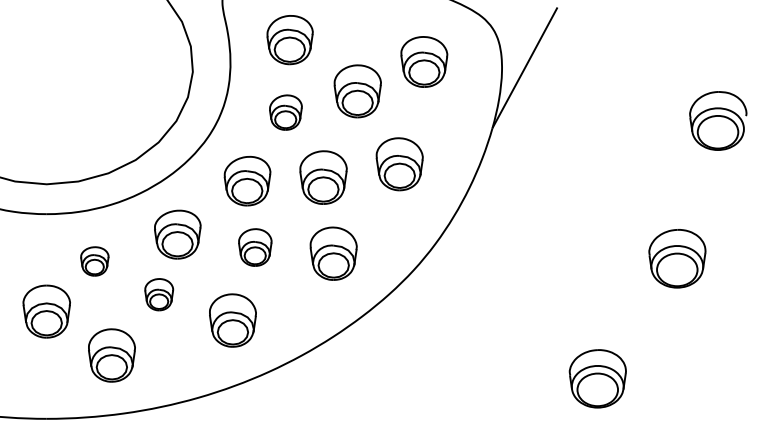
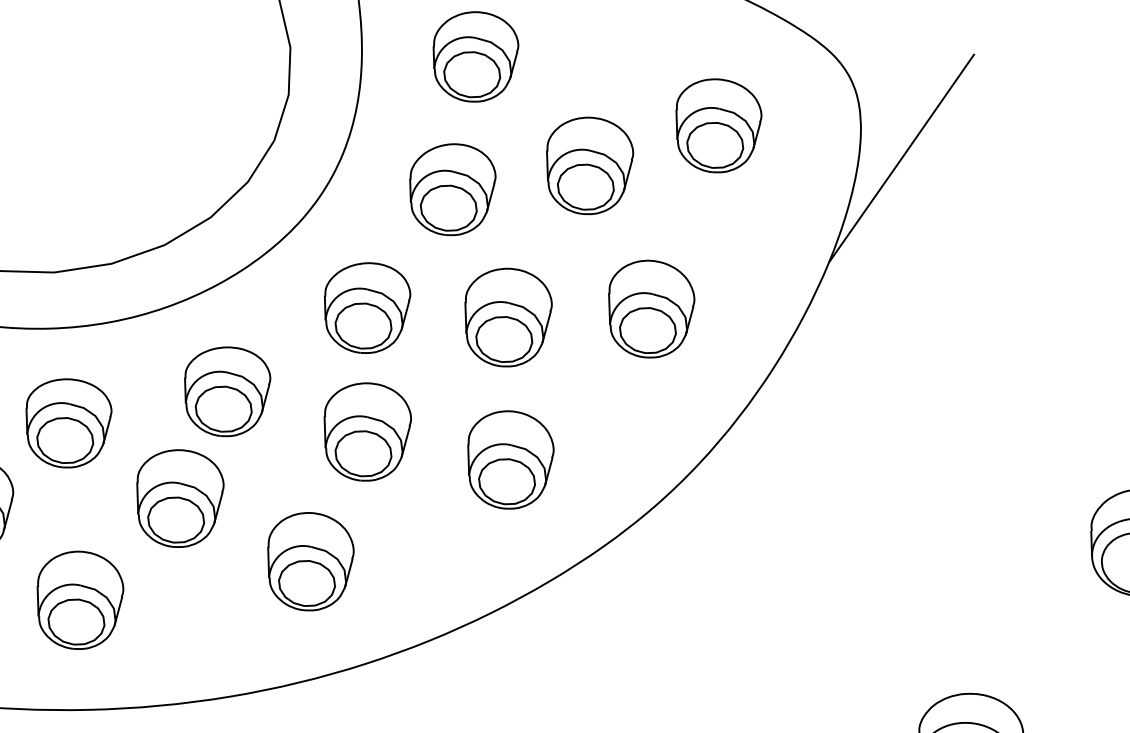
part: (285, 112) -> (450, 189), size x1.43
part: (255, 247) -> (366, 431), size x1.43
part: (94, 261) -> (66, 423), size x1.67
part: (159, 294) -> (179, 498), size x1.67

